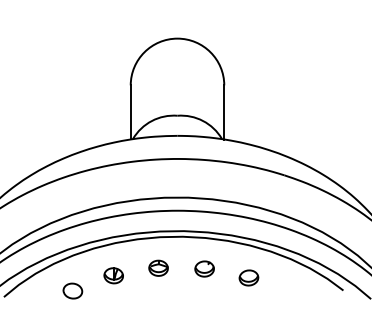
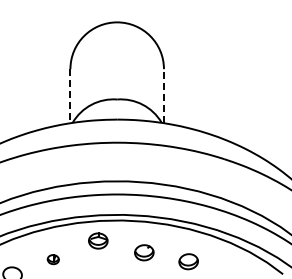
line: (130, 112) -> (70, 96), solid -> dashed
line: (224, 112) -> (164, 96), solid -> dashed
part: (158, 267) -> (98, 240), moved
part: (113, 275) -> (53, 259), size x0.6

